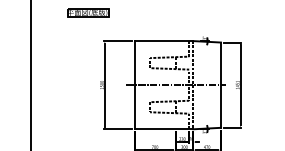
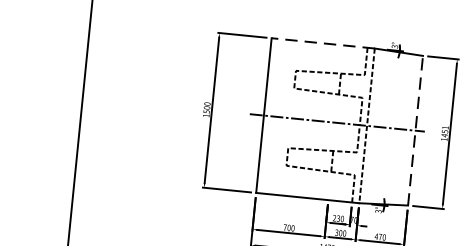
line: (163, 41) -> (322, 44), solid -> dashed
line: (220, 85) -> (414, 131), solid -> dashed

